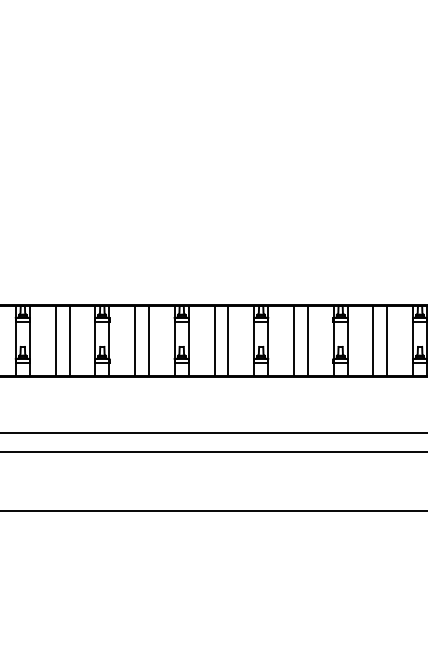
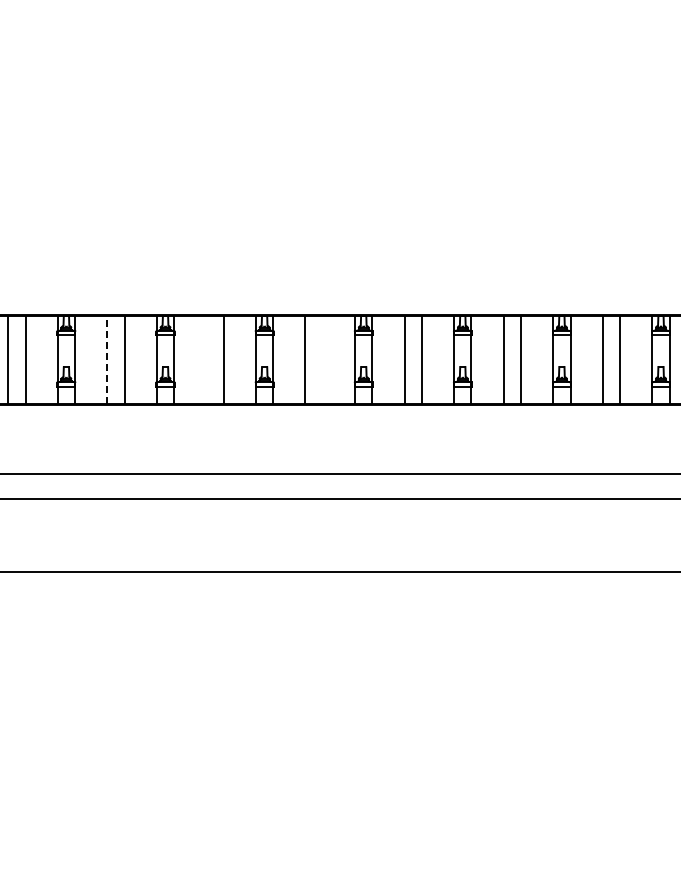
line: (135, 340) -> (206, 359), removed
line: (228, 340) -> (322, 359), removed
line: (55, 341) -> (107, 360), solid -> dashed

